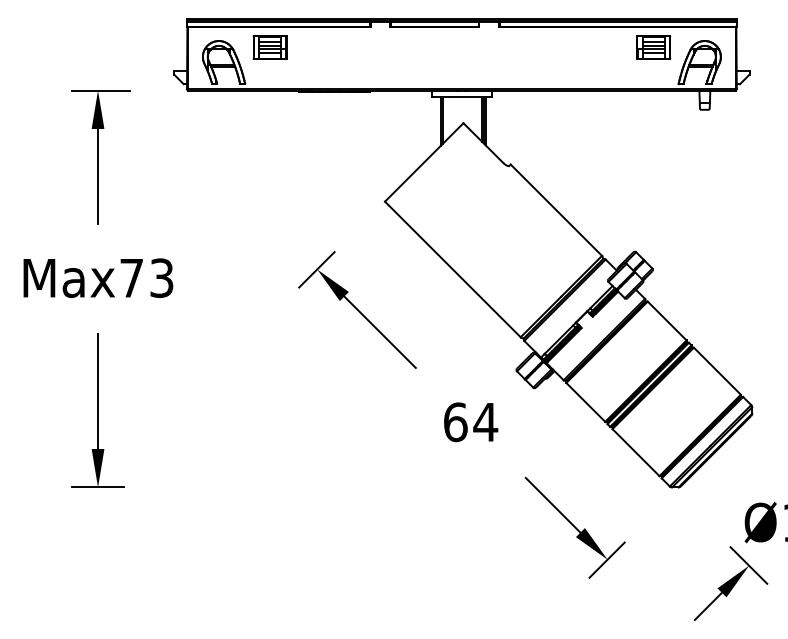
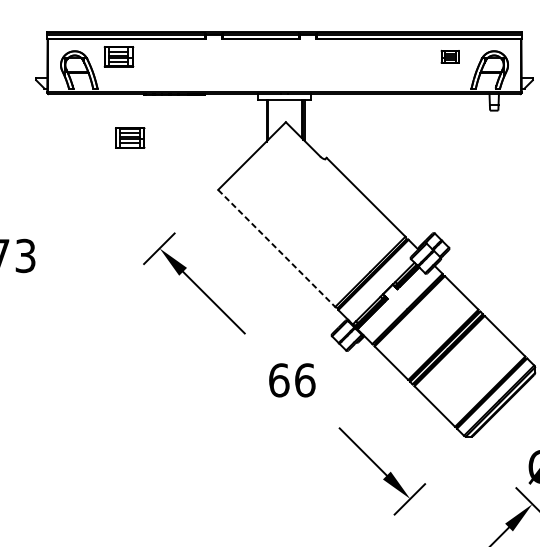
part: (653, 47) -> (449, 56), size x0.6
part: (282, 141) -> (129, 138), added
line: (452, 269) -> (276, 248), solid -> dashed
text: (485, 422) -> (304, 380), 64 -> 66

